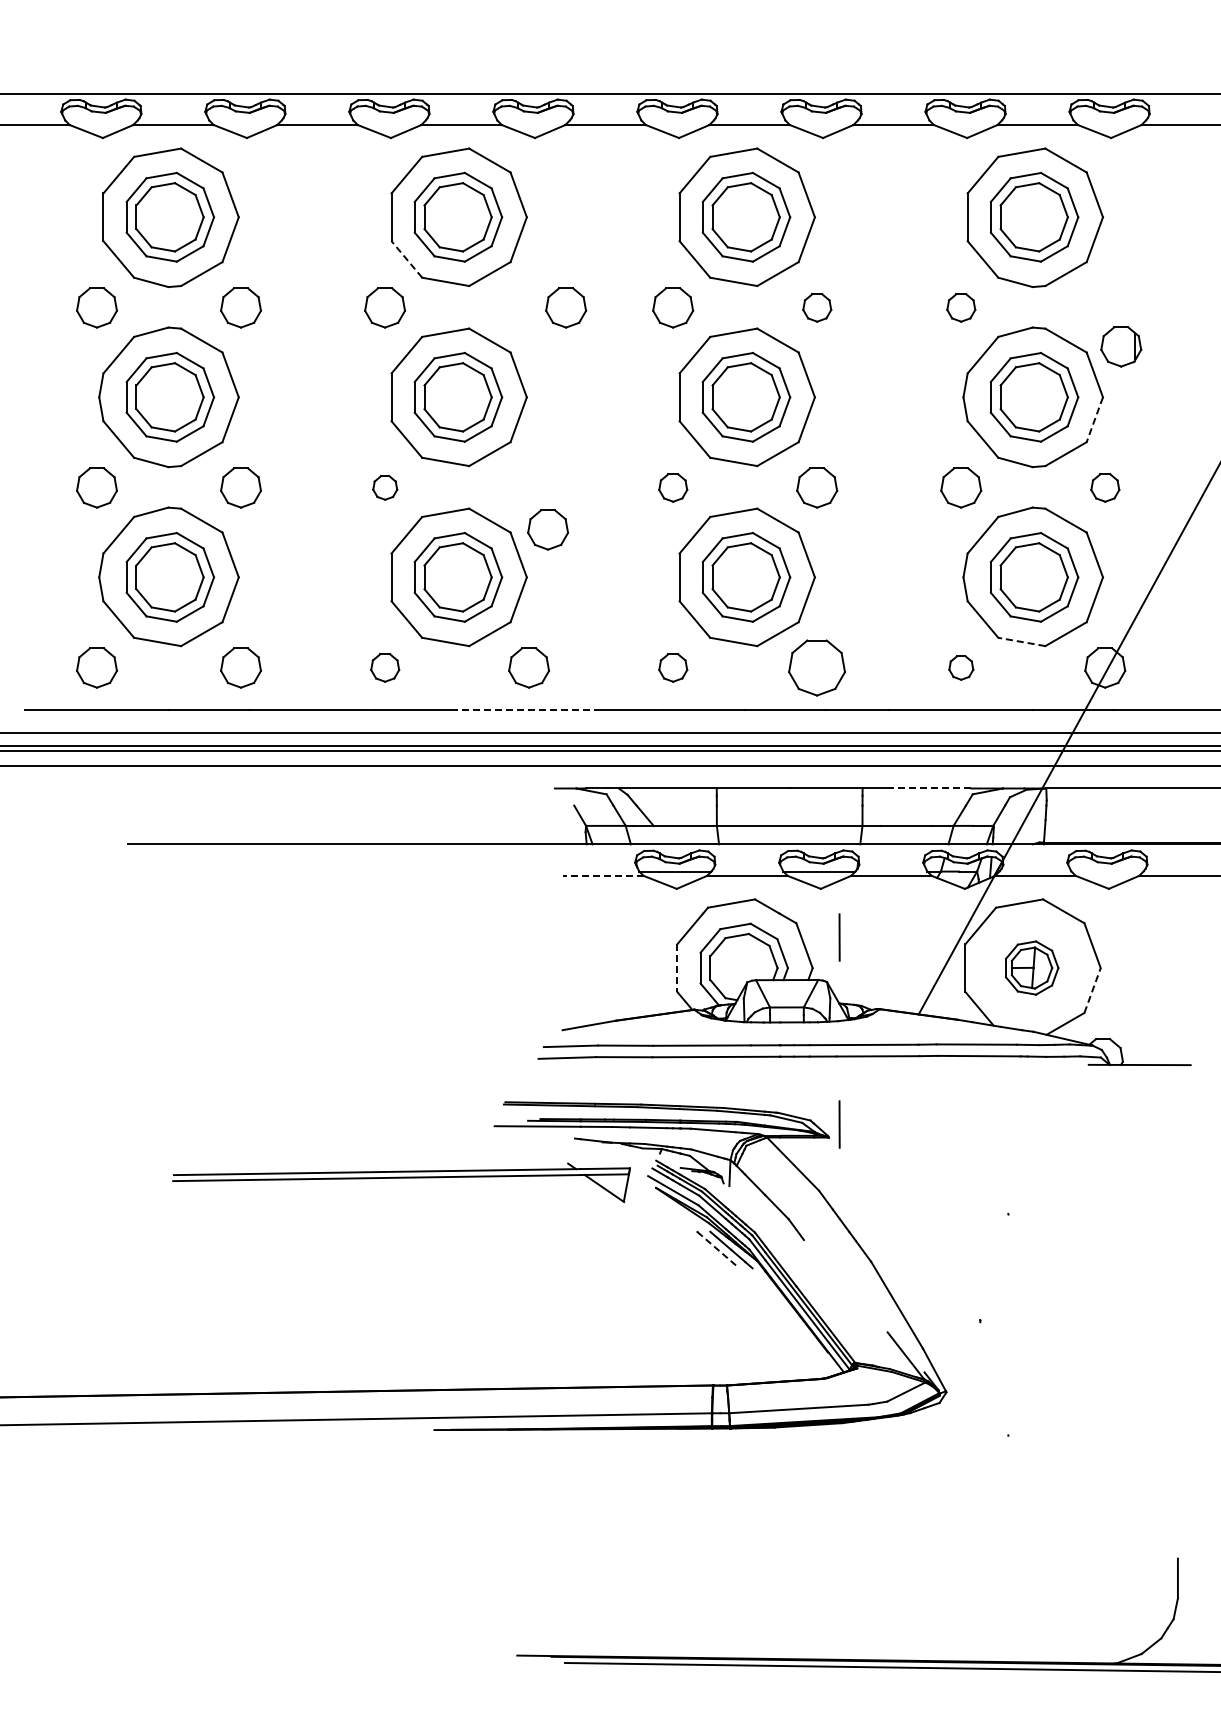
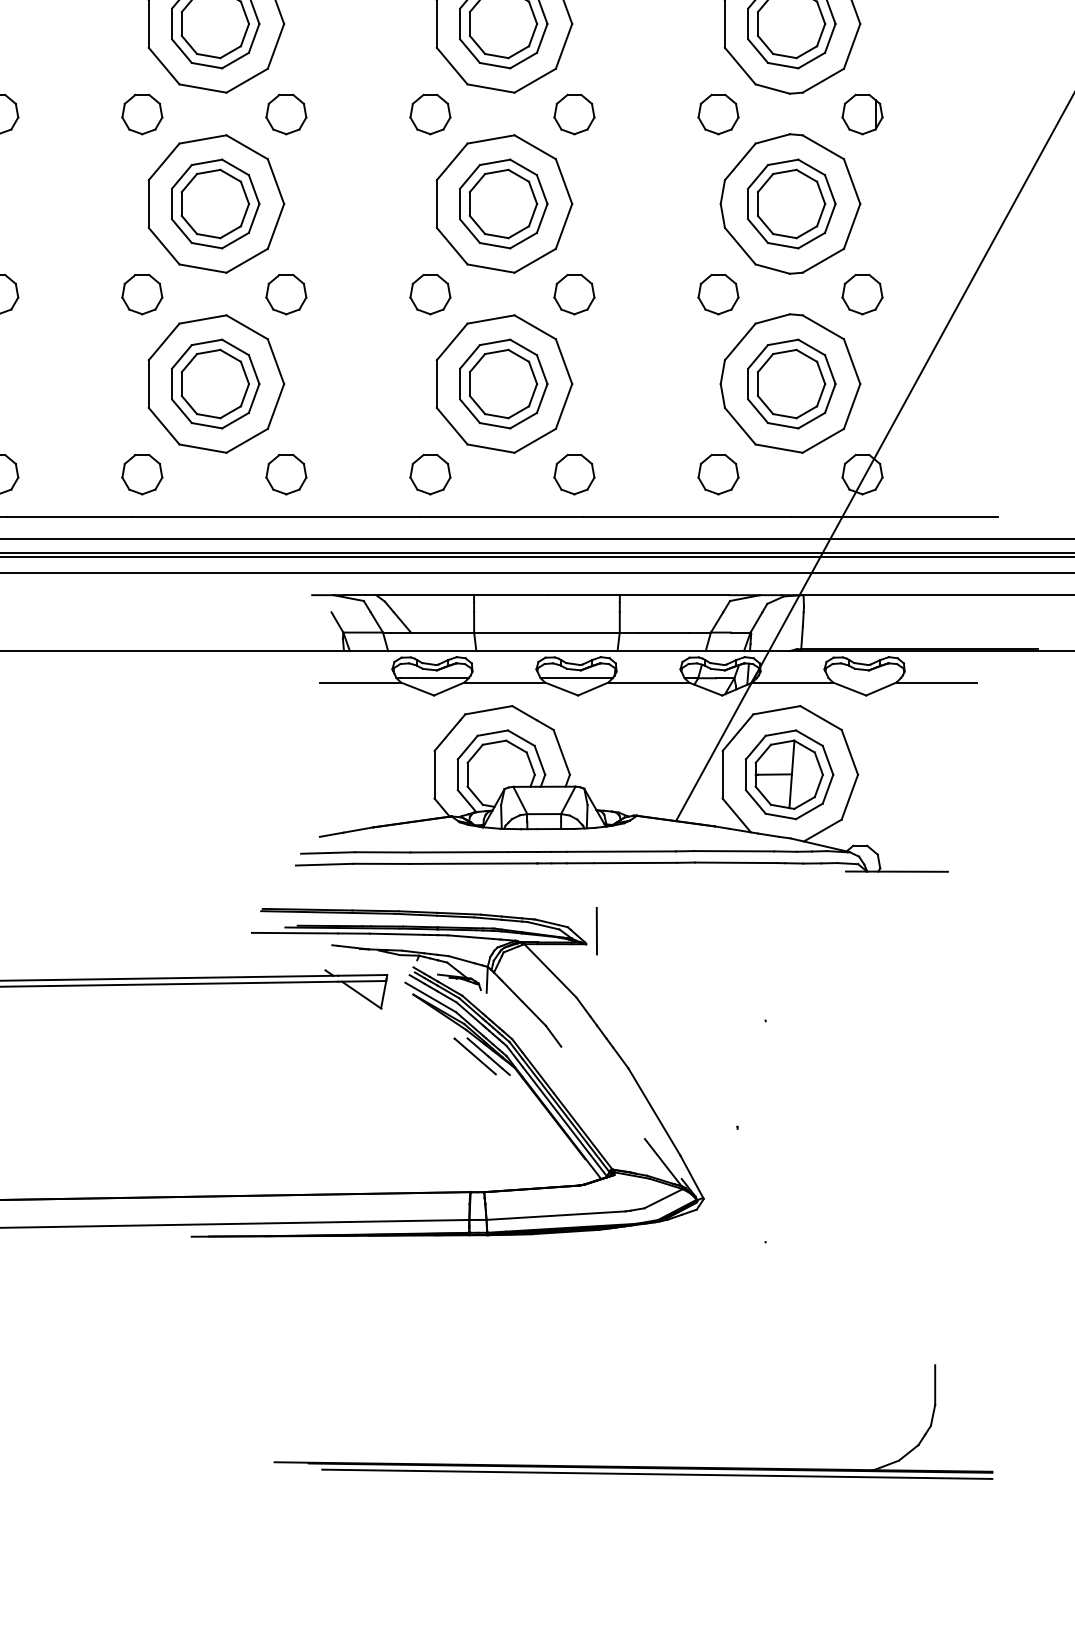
line: (406, 259) -> (163, 66), dashed -> solid
part: (566, 307) -> (286, 114), moved
part: (817, 307) -> (574, 114), size x1.43
part: (961, 307) -> (718, 114), size x1.43
part: (1121, 346) -> (862, 114), moved
line: (1094, 419) -> (851, 226), dashed -> solid
part: (385, 487) -> (142, 294), size x1.67
part: (673, 487) -> (430, 294), size x1.43
part: (1105, 487) -> (862, 294), size x1.43
part: (548, 529) -> (286, 294), moved
line: (1021, 641) -> (778, 448), dashed -> solid
part: (385, 667) -> (142, 474), size x1.43
part: (673, 667) -> (430, 474), size x1.43
part: (817, 667) -> (574, 474), size x0.71
part: (961, 667) -> (718, 474), size x1.67
line: (528, 710) -> (285, 517), dashed -> solid
line: (929, 788) -> (686, 595), dashed -> solid
line: (602, 875) -> (359, 682), dashed -> solid
line: (839, 937) -> (596, 744), removed
part: (1031, 967) -> (788, 774), size x1.67
line: (677, 968) -> (434, 775), dashed -> solid
line: (1092, 990) -> (849, 797), dashed -> solid
line: (718, 1250) -> (475, 1057), dashed -> solid

